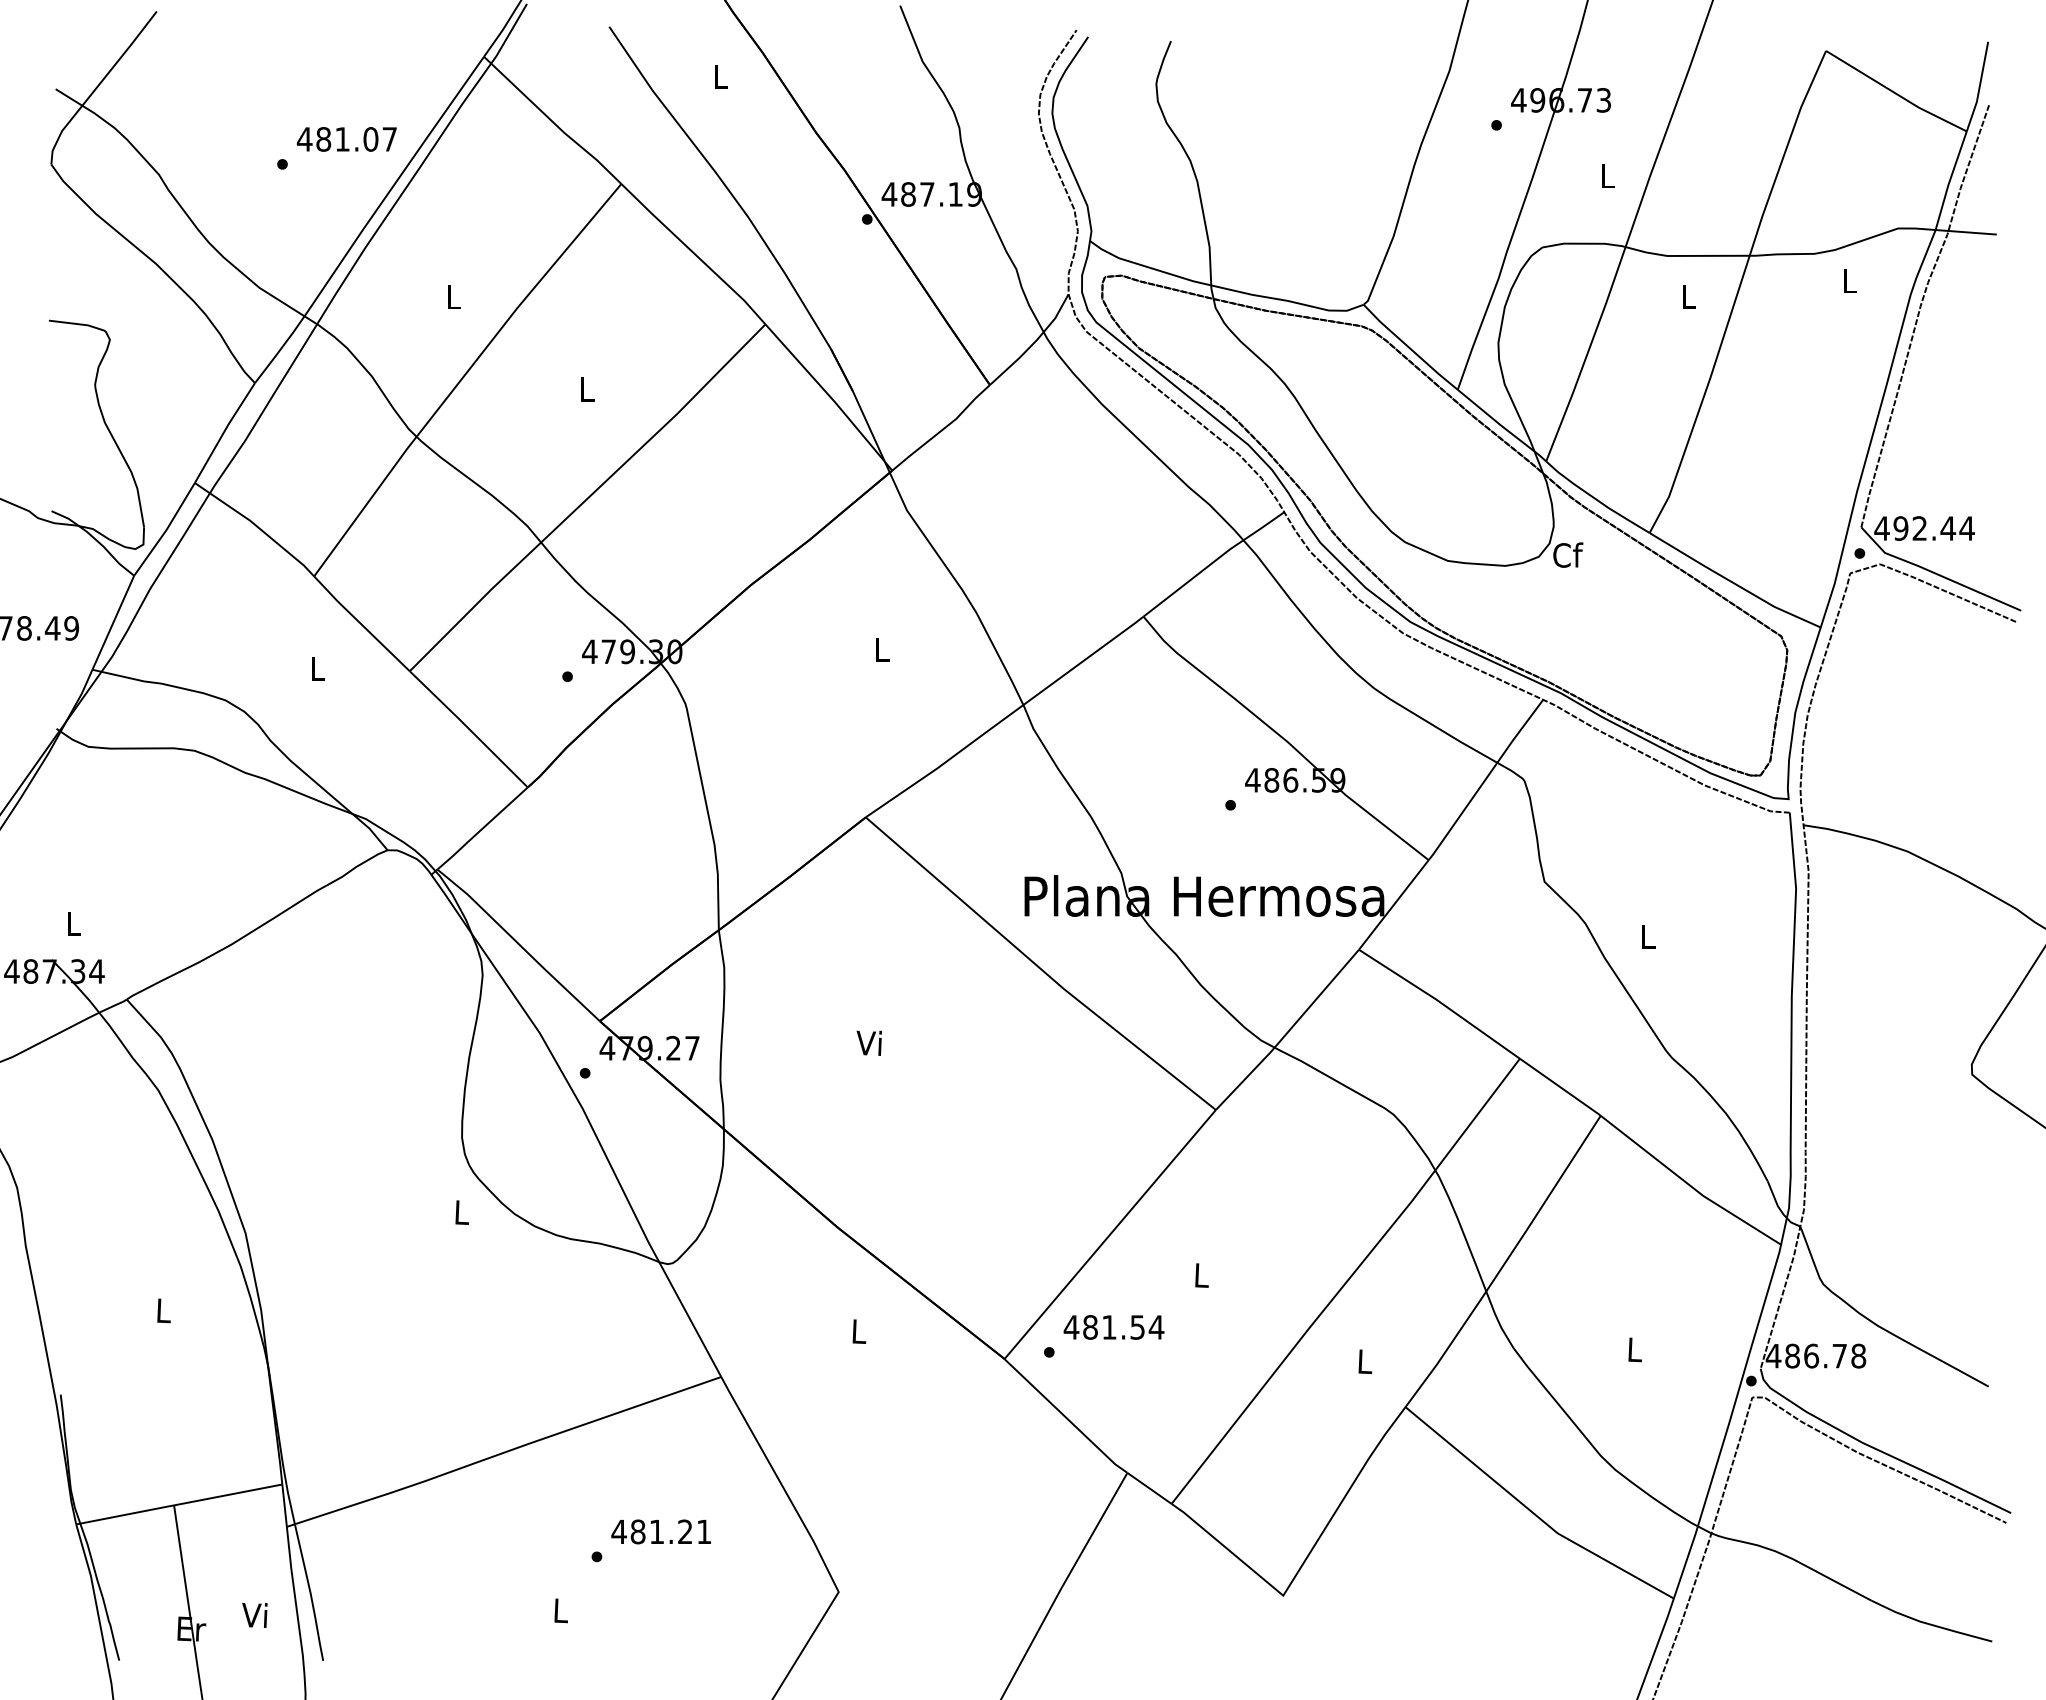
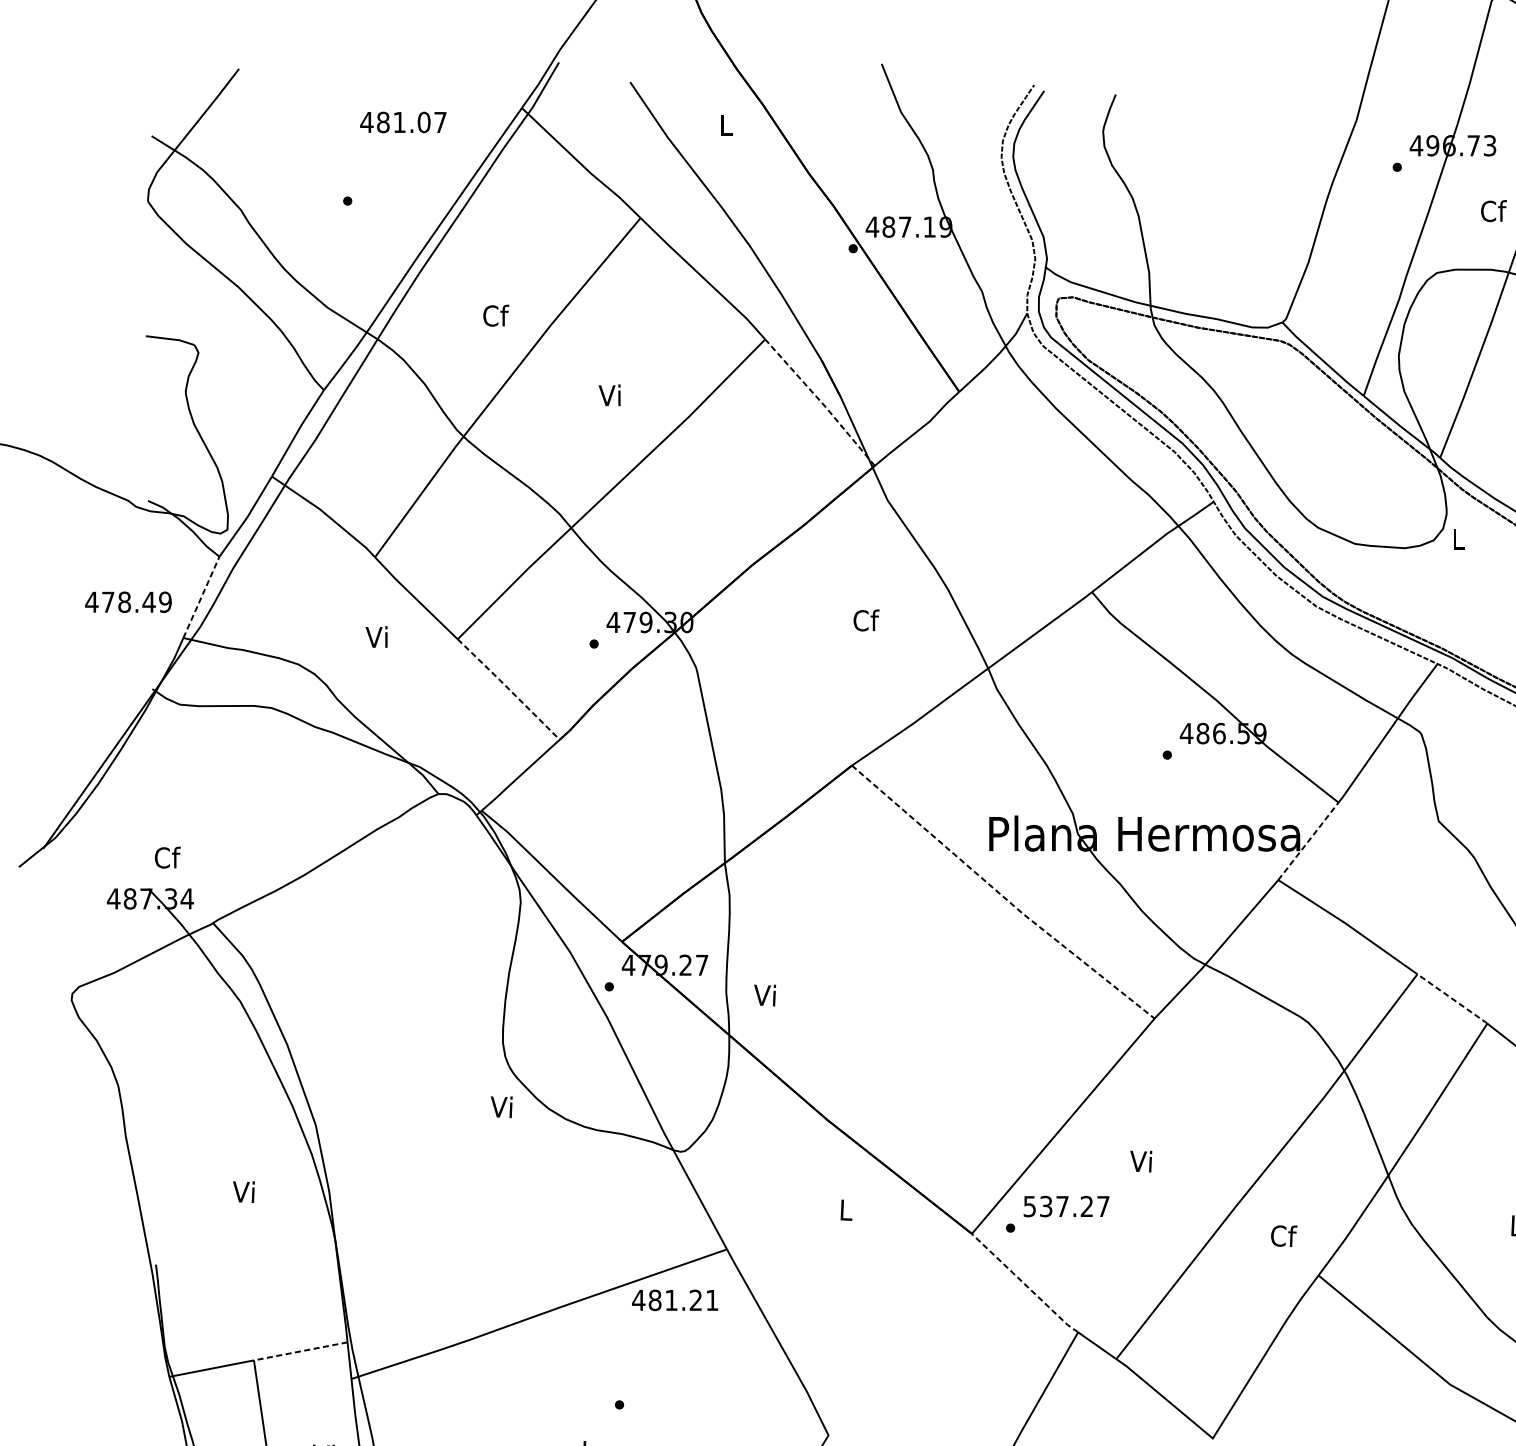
text: (346, 139) -> (403, 122), moved
text: (1608, 175) -> (1494, 210), L -> Cf
text: (454, 296) -> (496, 315), L -> Cf
text: (585, 388) -> (609, 394), L -> Vi
line: (829, 396) -> (820, 401), solid -> dashed
text: (1568, 554) -> (1459, 538), Cf -> L
line: (113, 622) -> (201, 597), solid -> dashed
text: (882, 649) -> (866, 620), L -> Cf
text: (315, 668) -> (376, 636), L -> Vi
line: (468, 728) -> (508, 688), solid -> dashed
line: (1393, 904) -> (1308, 840), solid -> dashed
text: (74, 923) -> (167, 857), L -> Cf
line: (1039, 968) -> (1002, 896), solid -> dashed
text: (868, 1042) -> (764, 994), moved
line: (1560, 1087) -> (1452, 999), solid -> dashed
text: (460, 1212) -> (501, 1107), L -> Vi
text: (1200, 1275) -> (1141, 1161), L -> Vi
text: (162, 1310) -> (243, 1191), L -> Vi
text: (1113, 1327) -> (1066, 1206), 481.54 -> 537.27
text: (1365, 1361) -> (1283, 1236), L -> Cf
line: (1065, 1416) -> (1024, 1283), solid -> dashed
line: (227, 1495) -> (300, 1351), solid -> dashed
text: (660, 1531) -> (674, 1299), moved

